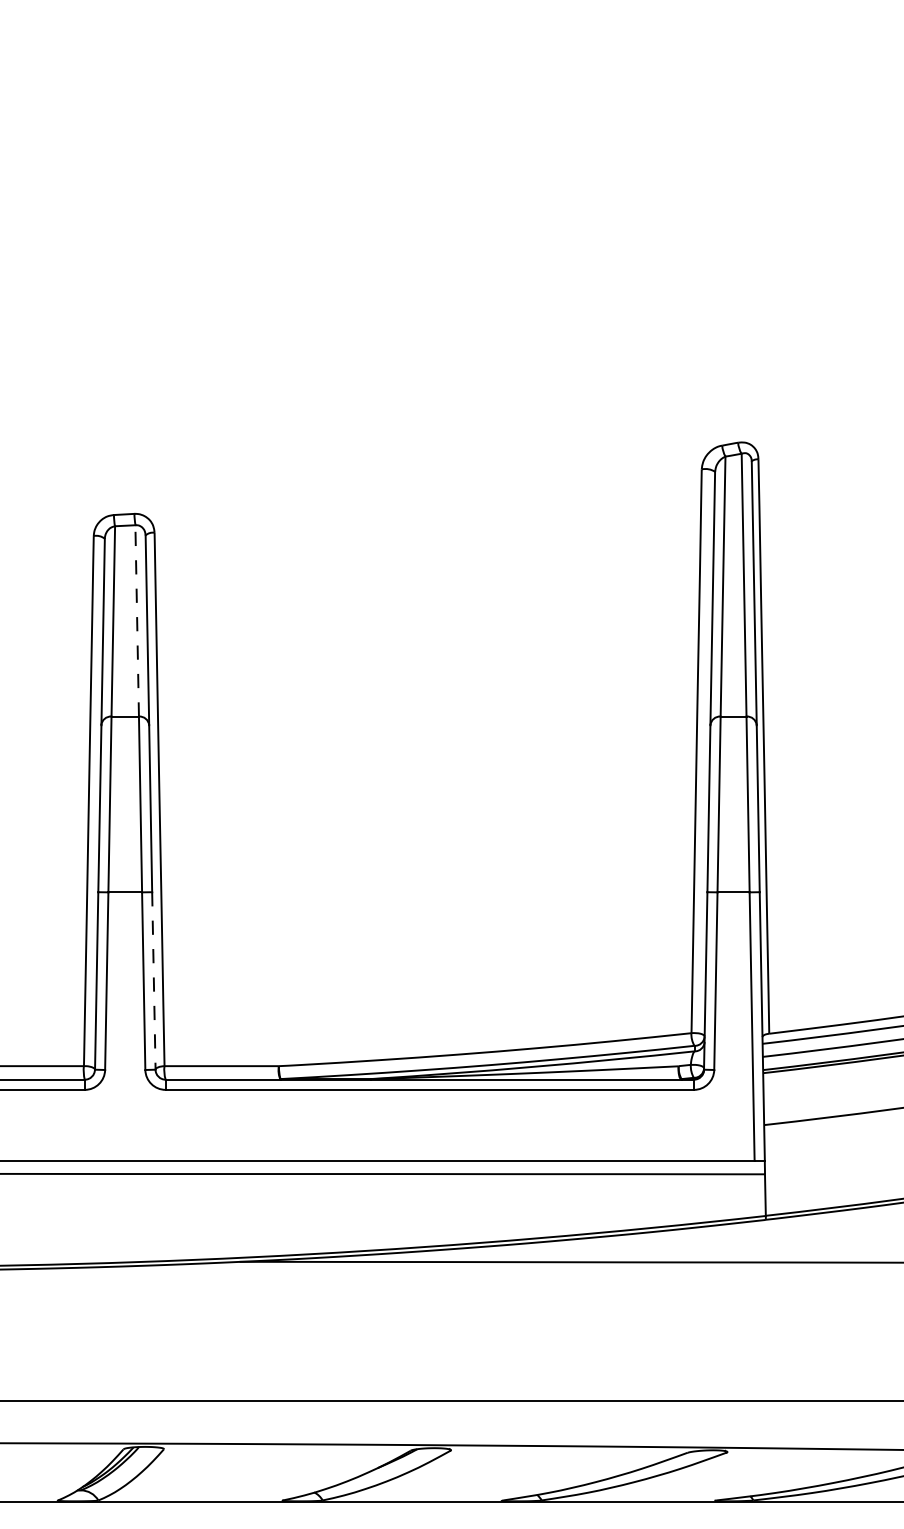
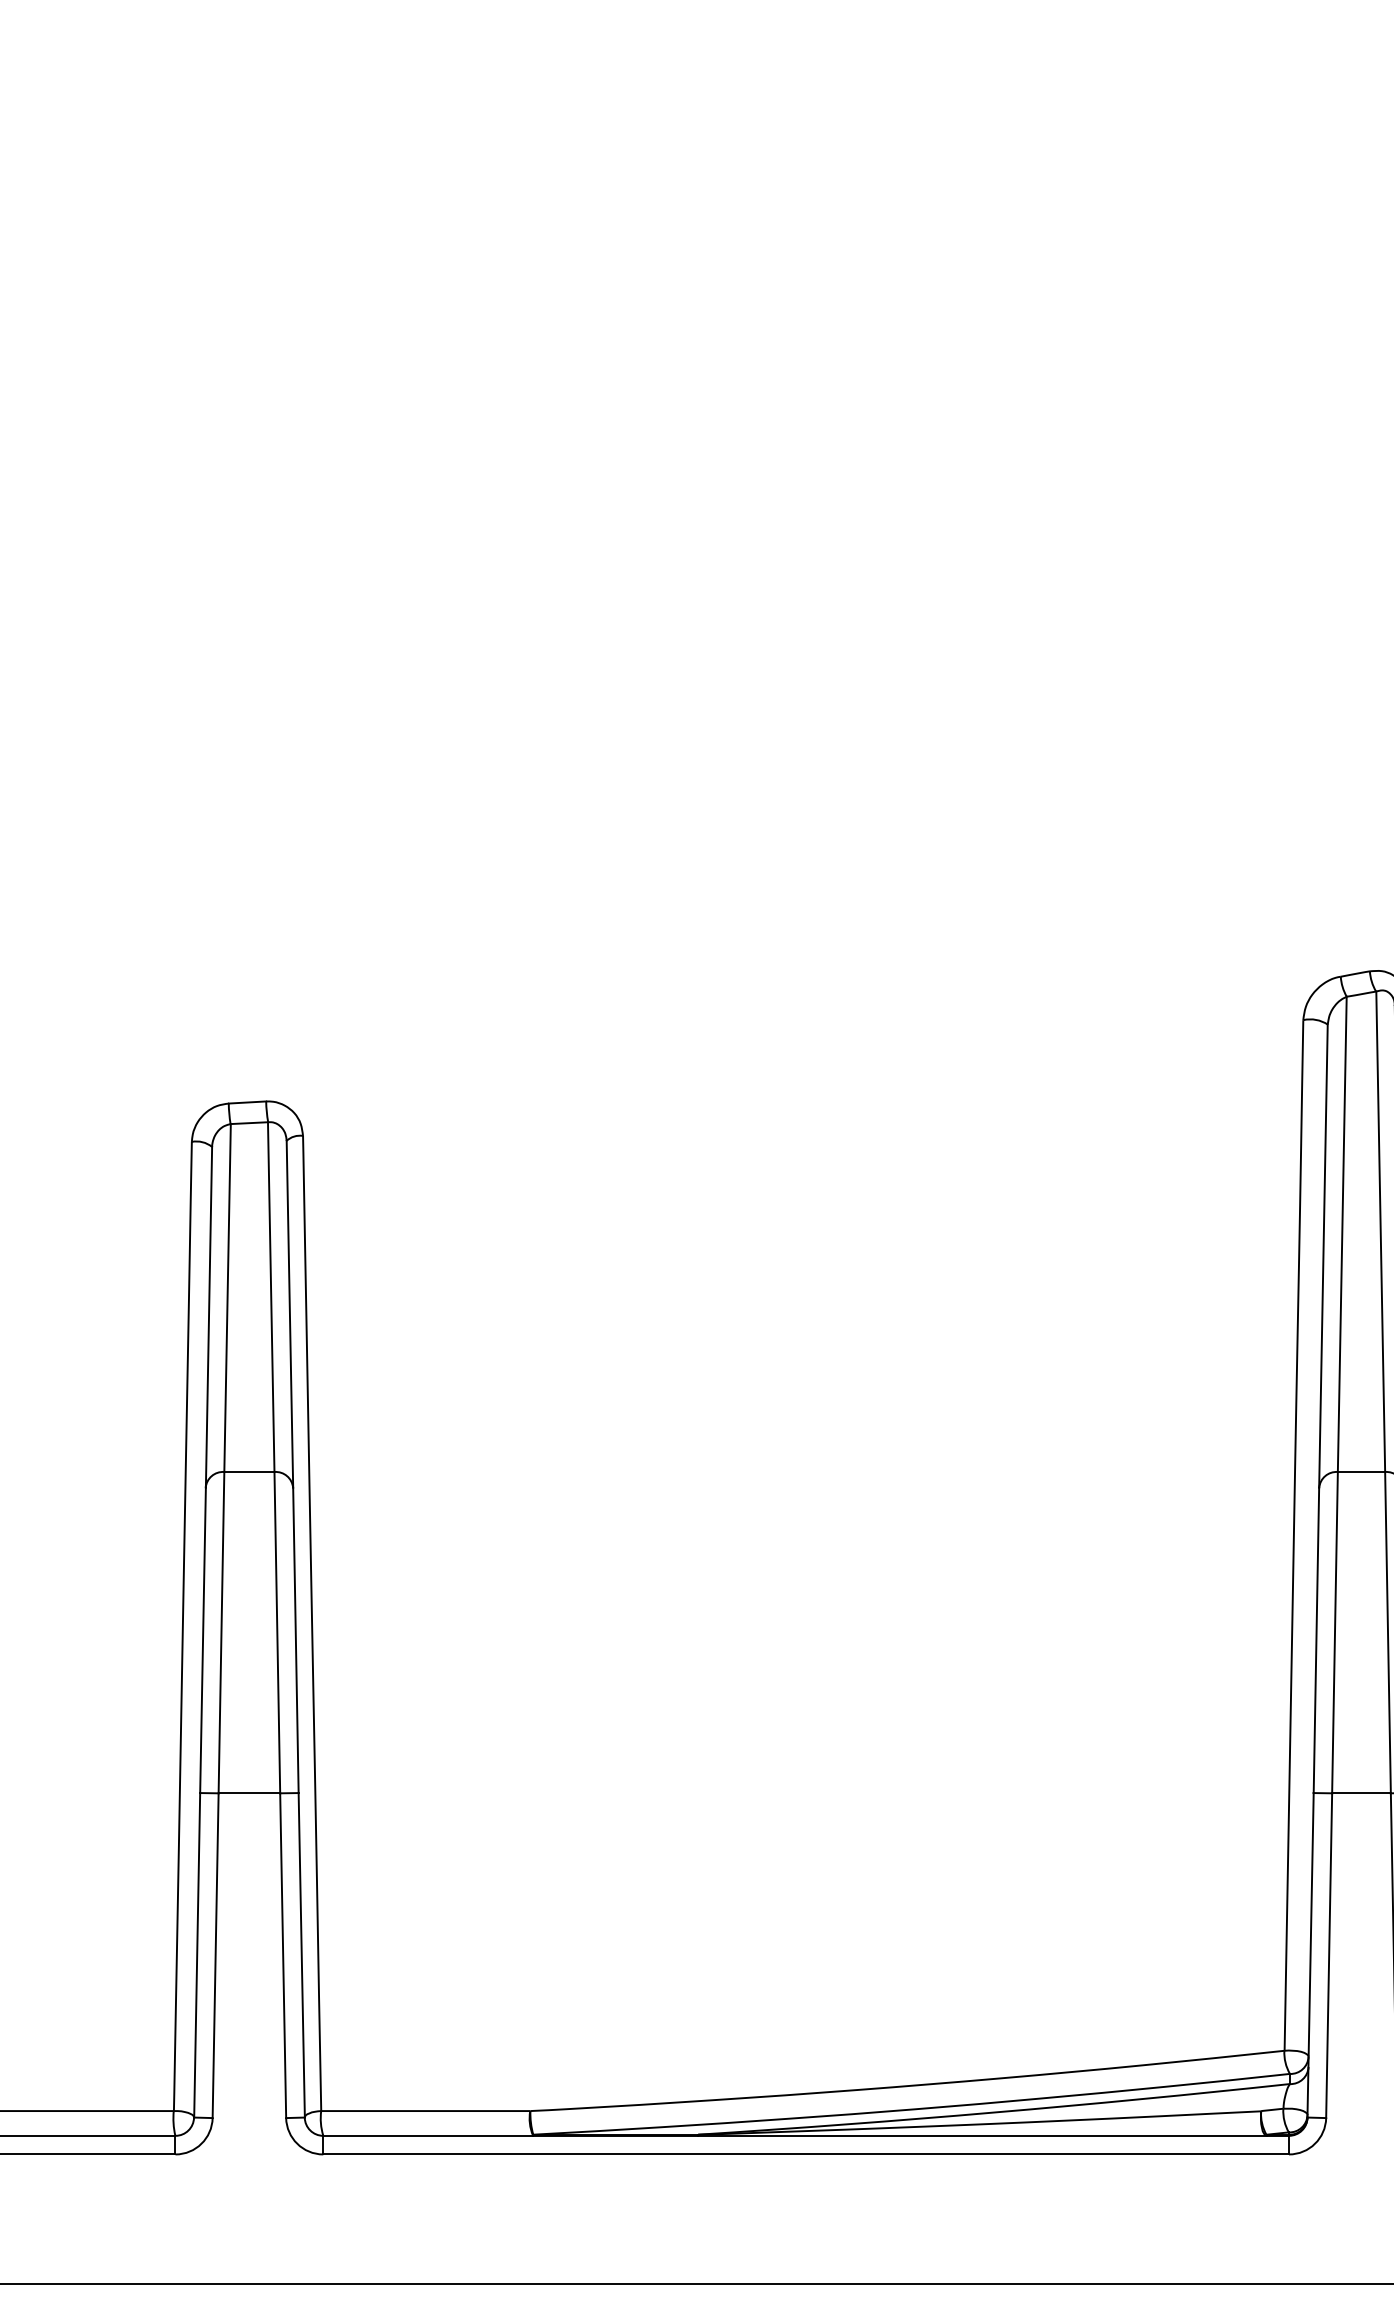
line: (137, 620) -> (271, 1296), dashed -> solid
line: (153, 980) -> (301, 1954), dashed -> solid

